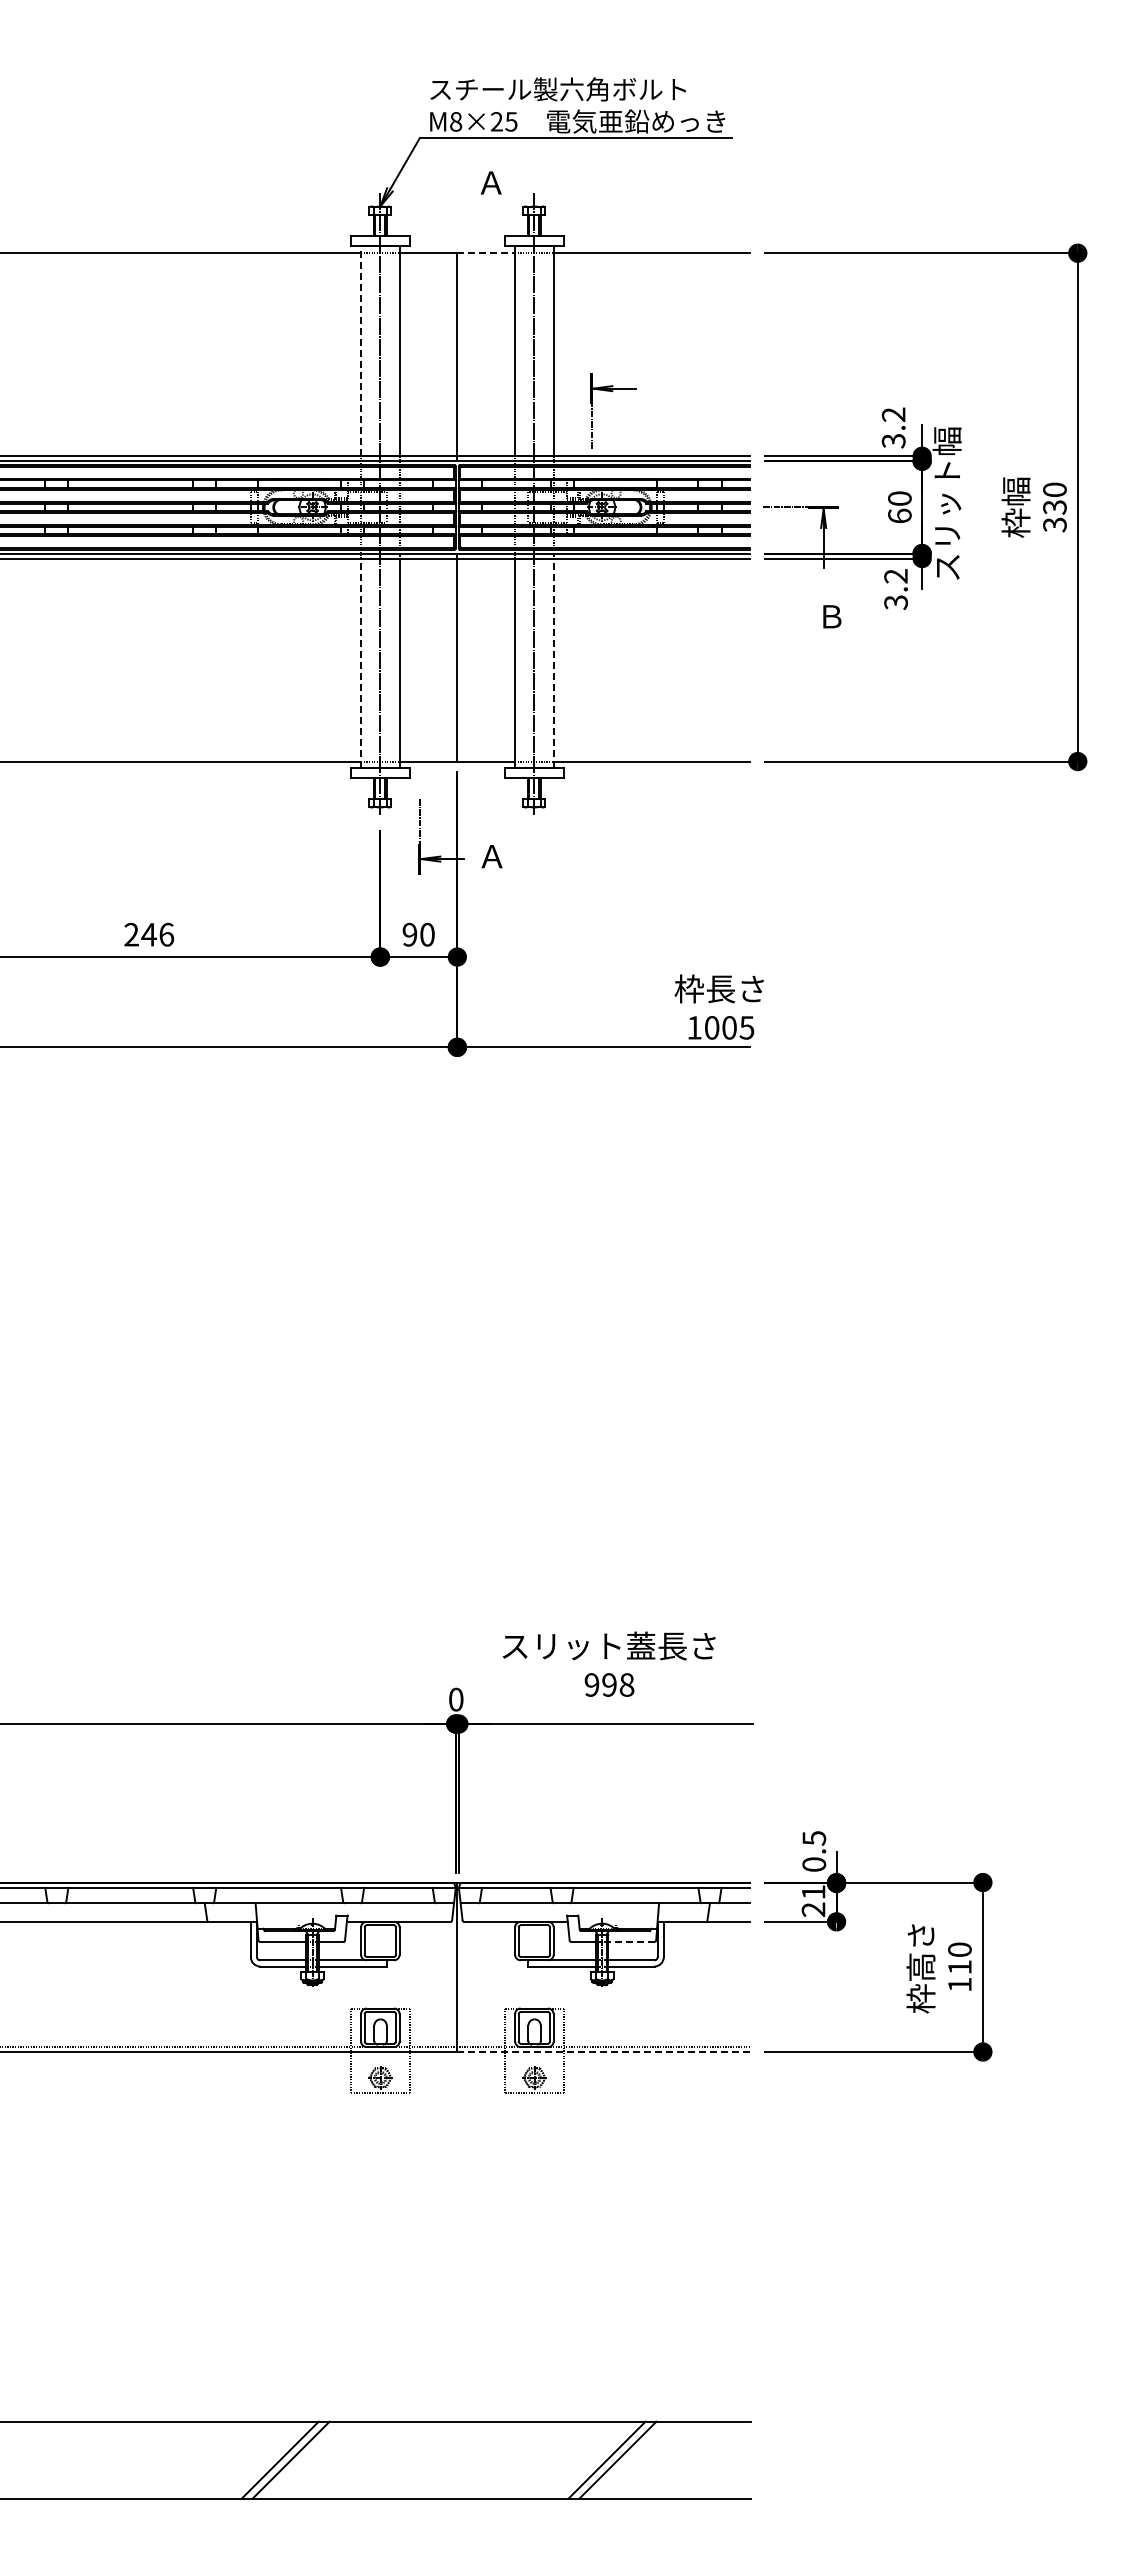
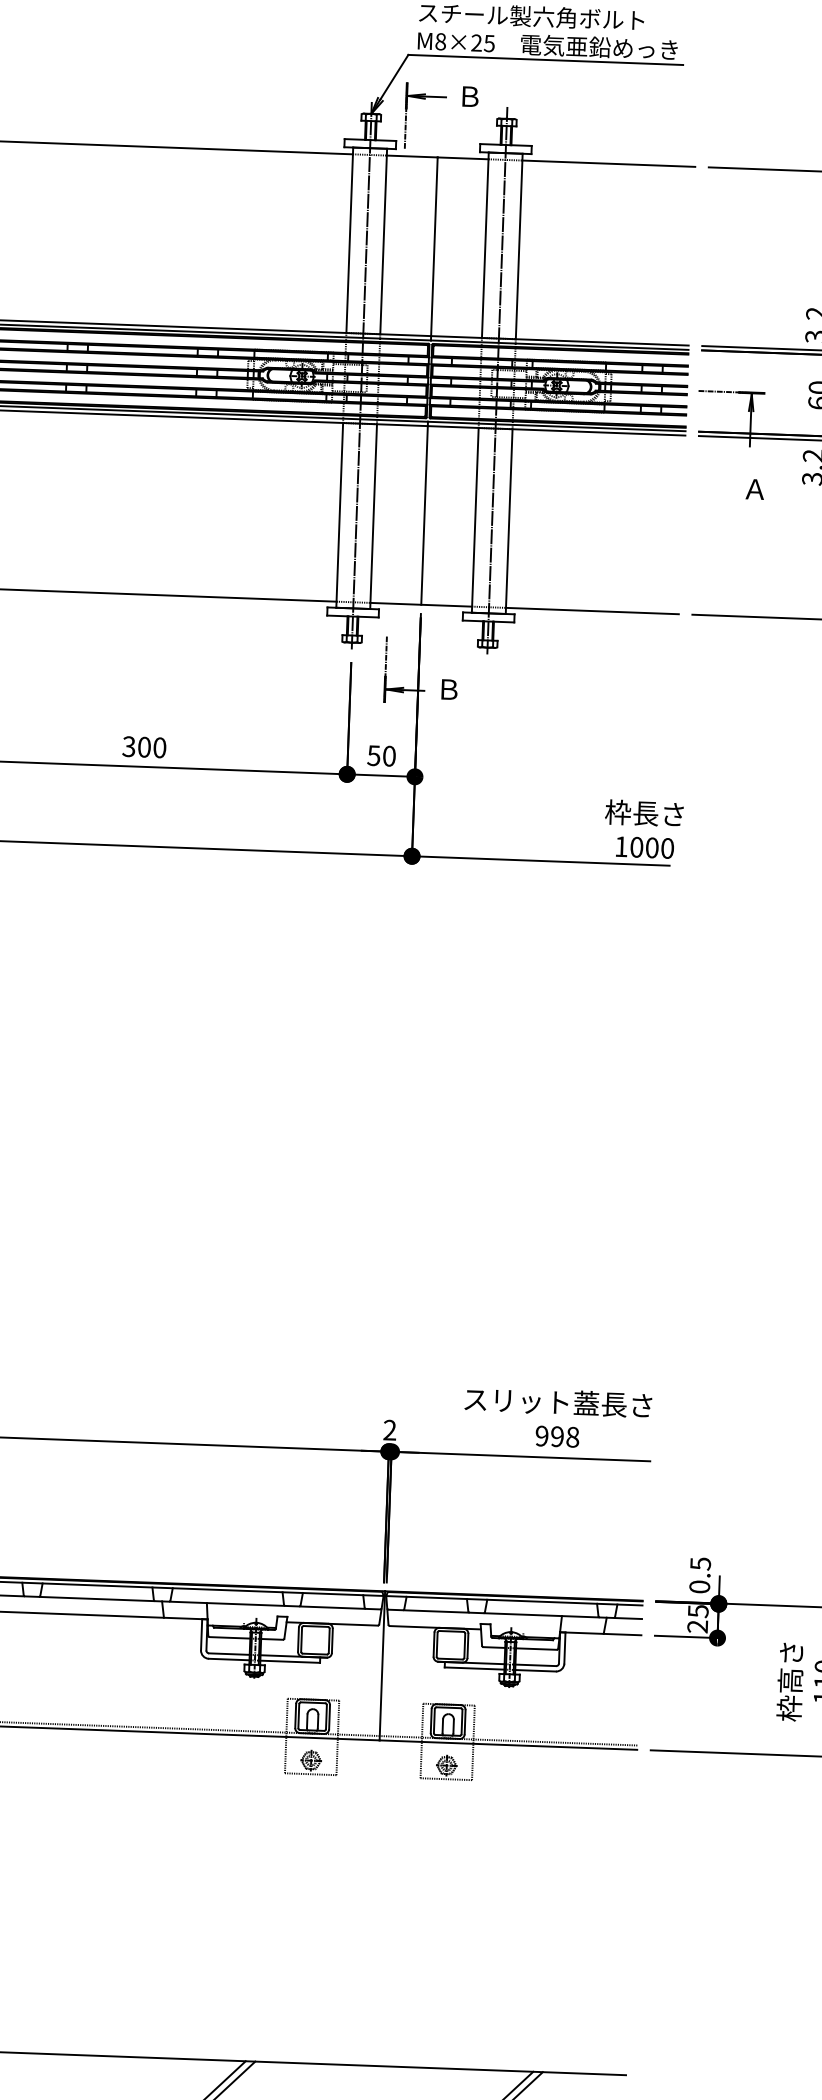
text: (490, 182) -> (469, 96), Ａ -> Ｂ
line: (486, 253) -> (463, 158), dashed -> solid
line: (361, 350) -> (350, 239), dashed -> solid
part: (612, 392) -> (424, 99), moved
text: (831, 616) -> (755, 489), Ｂ -> Ａ
line: (361, 663) -> (340, 515), dashed -> solid
line: (553, 663) -> (509, 521), dashed -> solid
text: (491, 856) -> (448, 689), Ａ -> Ｂ
text: (149, 934) -> (144, 747), 246 -> 300
text: (409, 934) -> (373, 755), 90 -> 50
text: (746, 1027) -> (667, 848), 1005 -> 1000
text: (608, 1663) -> (557, 1417), moved
text: (456, 1699) -> (390, 1430), 0 -> 2
text: (813, 1892) -> (698, 1611), 21 -> 25
line: (631, 1941) -> (536, 1648), dashed -> solid
line: (603, 2051) -> (508, 1744), dashed -> solid

